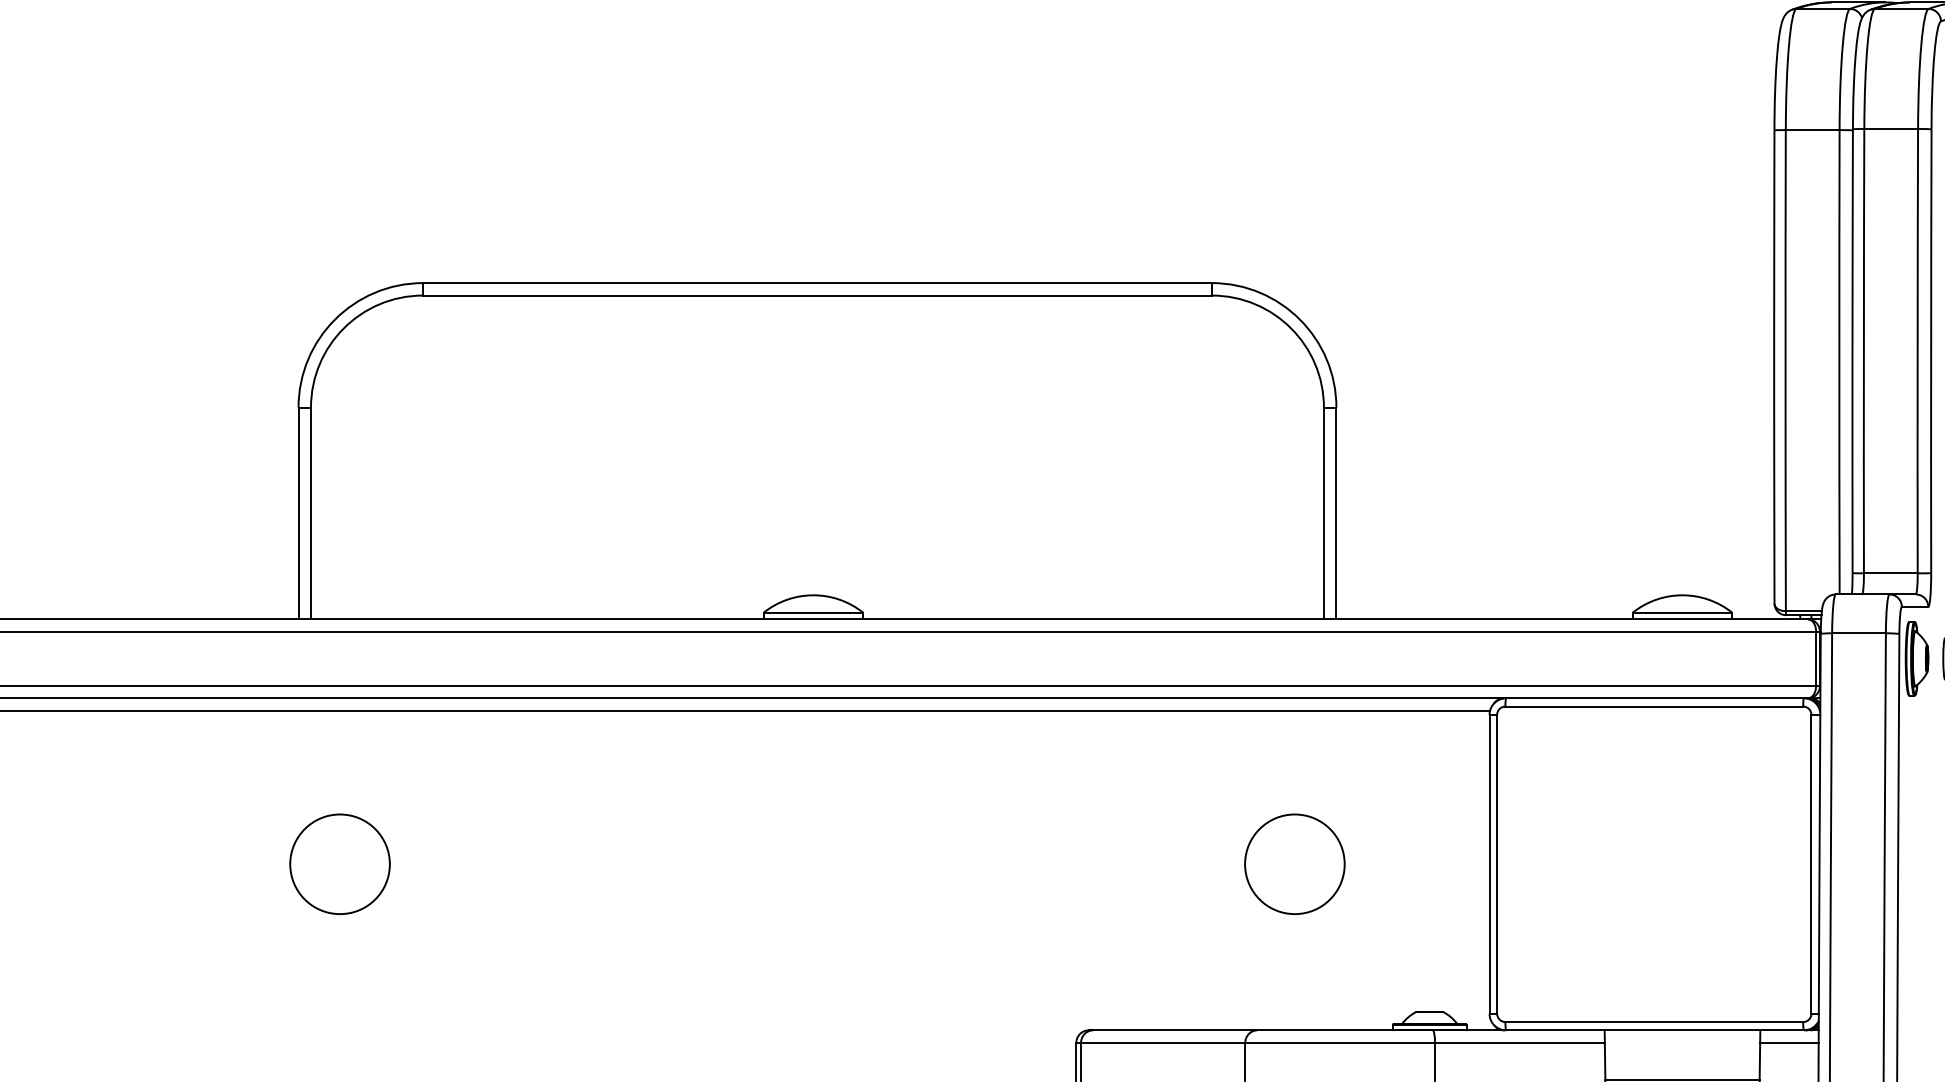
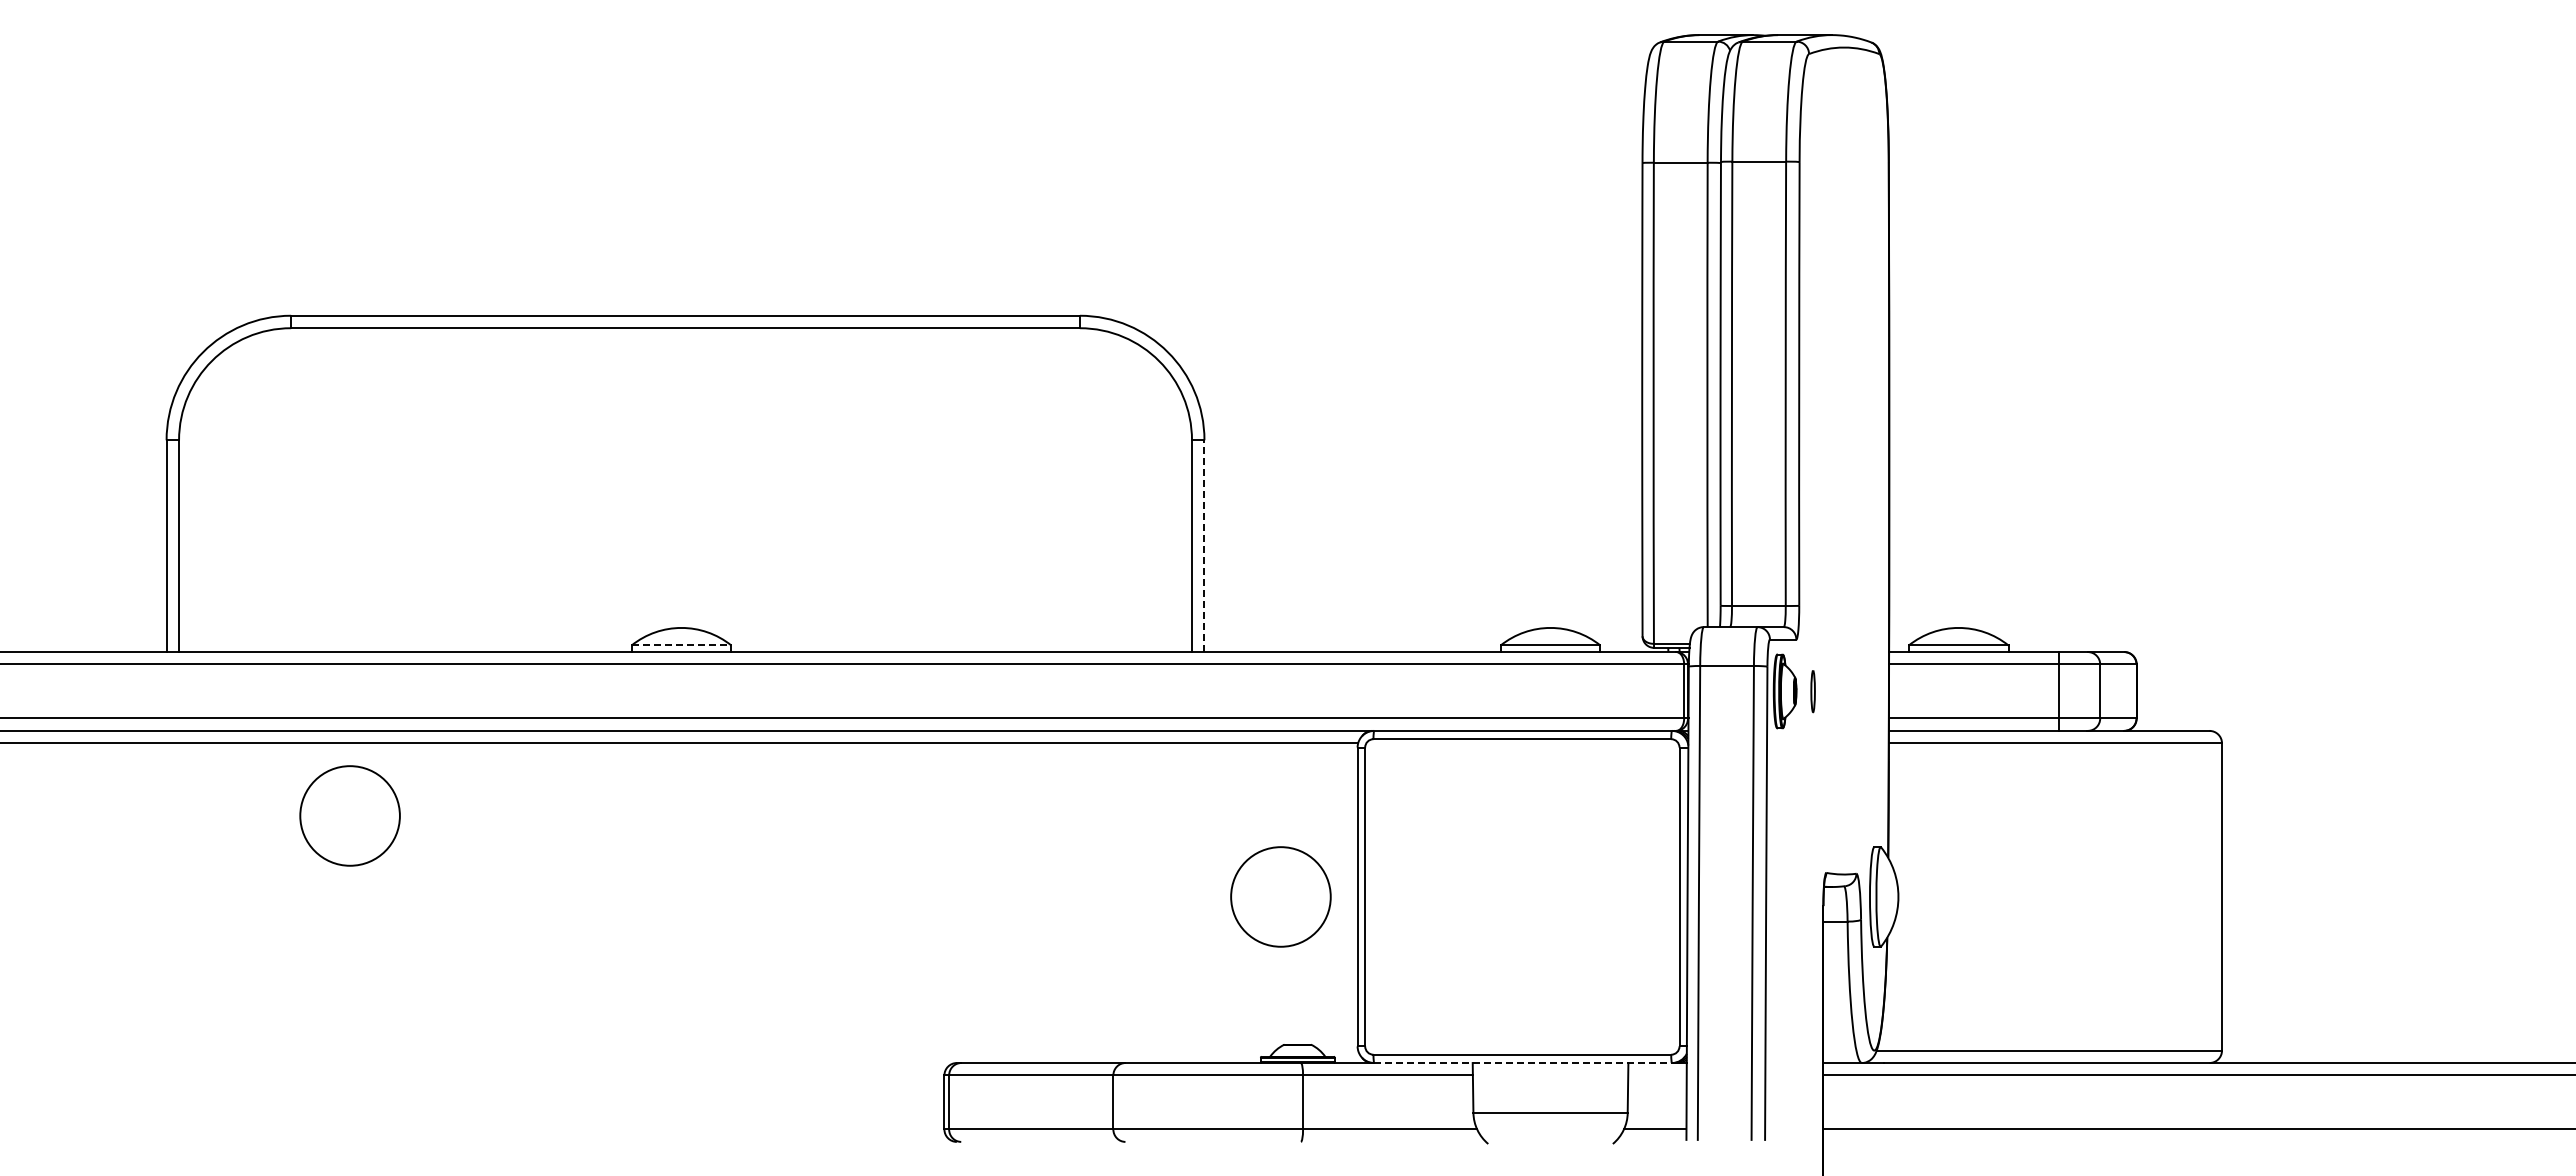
line: (1336, 513) -> (1204, 546), solid -> dashed
line: (813, 612) -> (681, 645), solid -> dashed
circle: (339, 863) -> (349, 815), moved
circle: (1294, 863) -> (1280, 896), moved
line: (1655, 1030) -> (1523, 1063), solid -> dashed
line: (1789, 1042) -> (1657, 1075), removed

